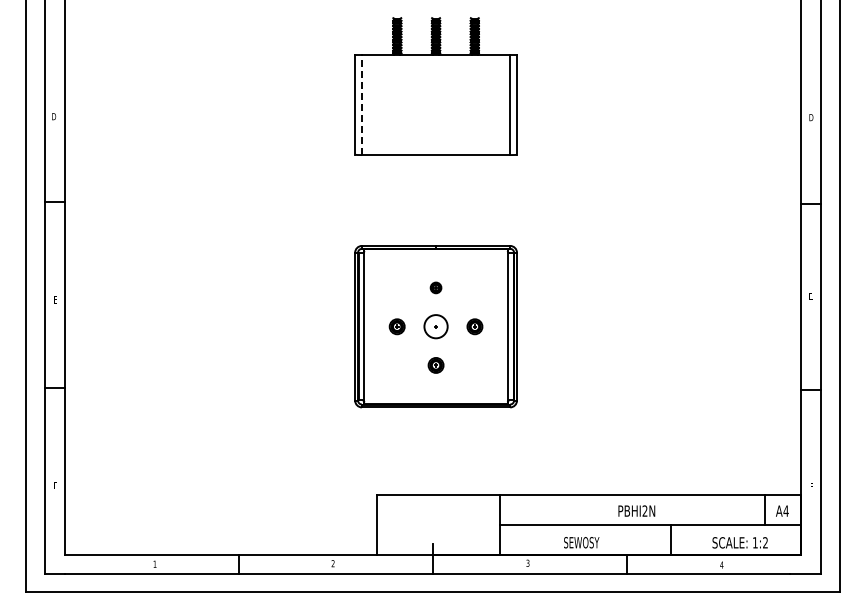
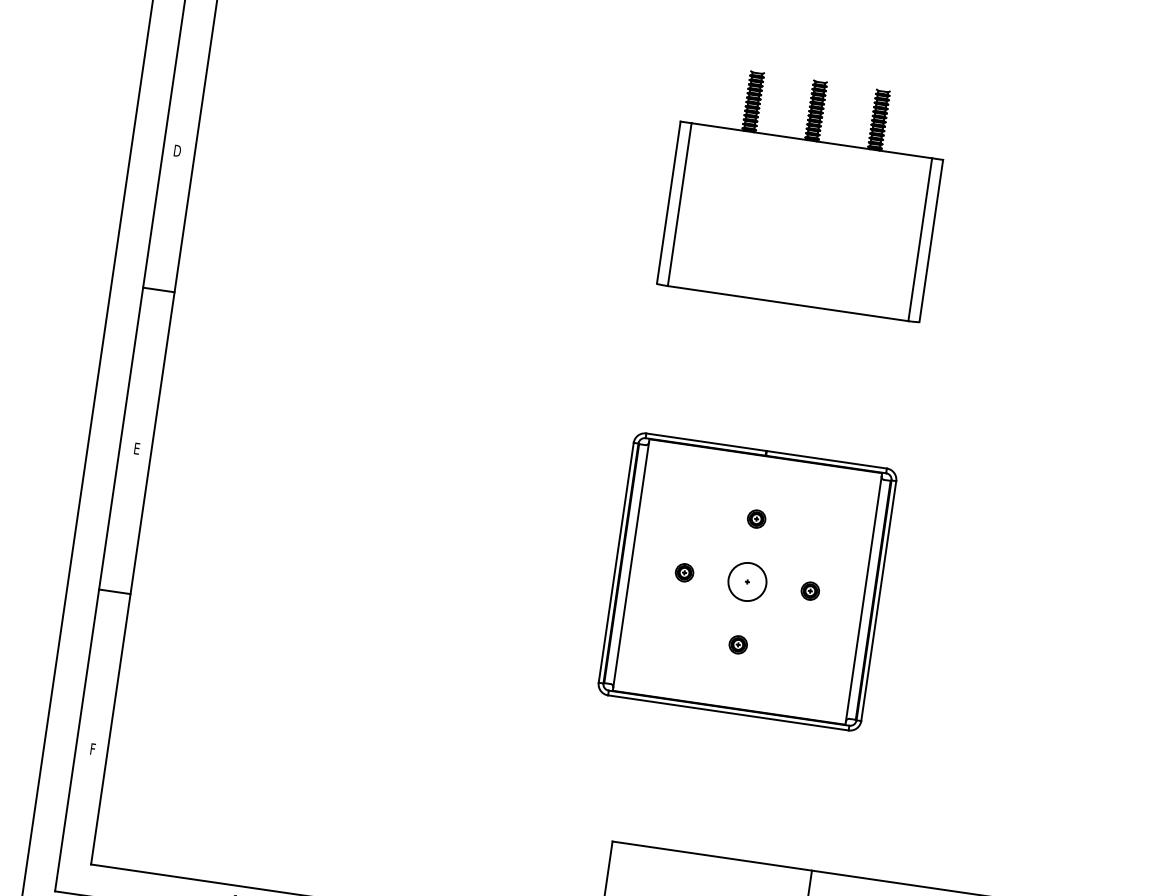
line: (361, 104) -> (679, 203), dashed -> solid
part: (397, 326) -> (684, 572), size x0.71
part: (474, 326) -> (809, 590), size x0.71
part: (435, 365) -> (737, 644), size x0.71

